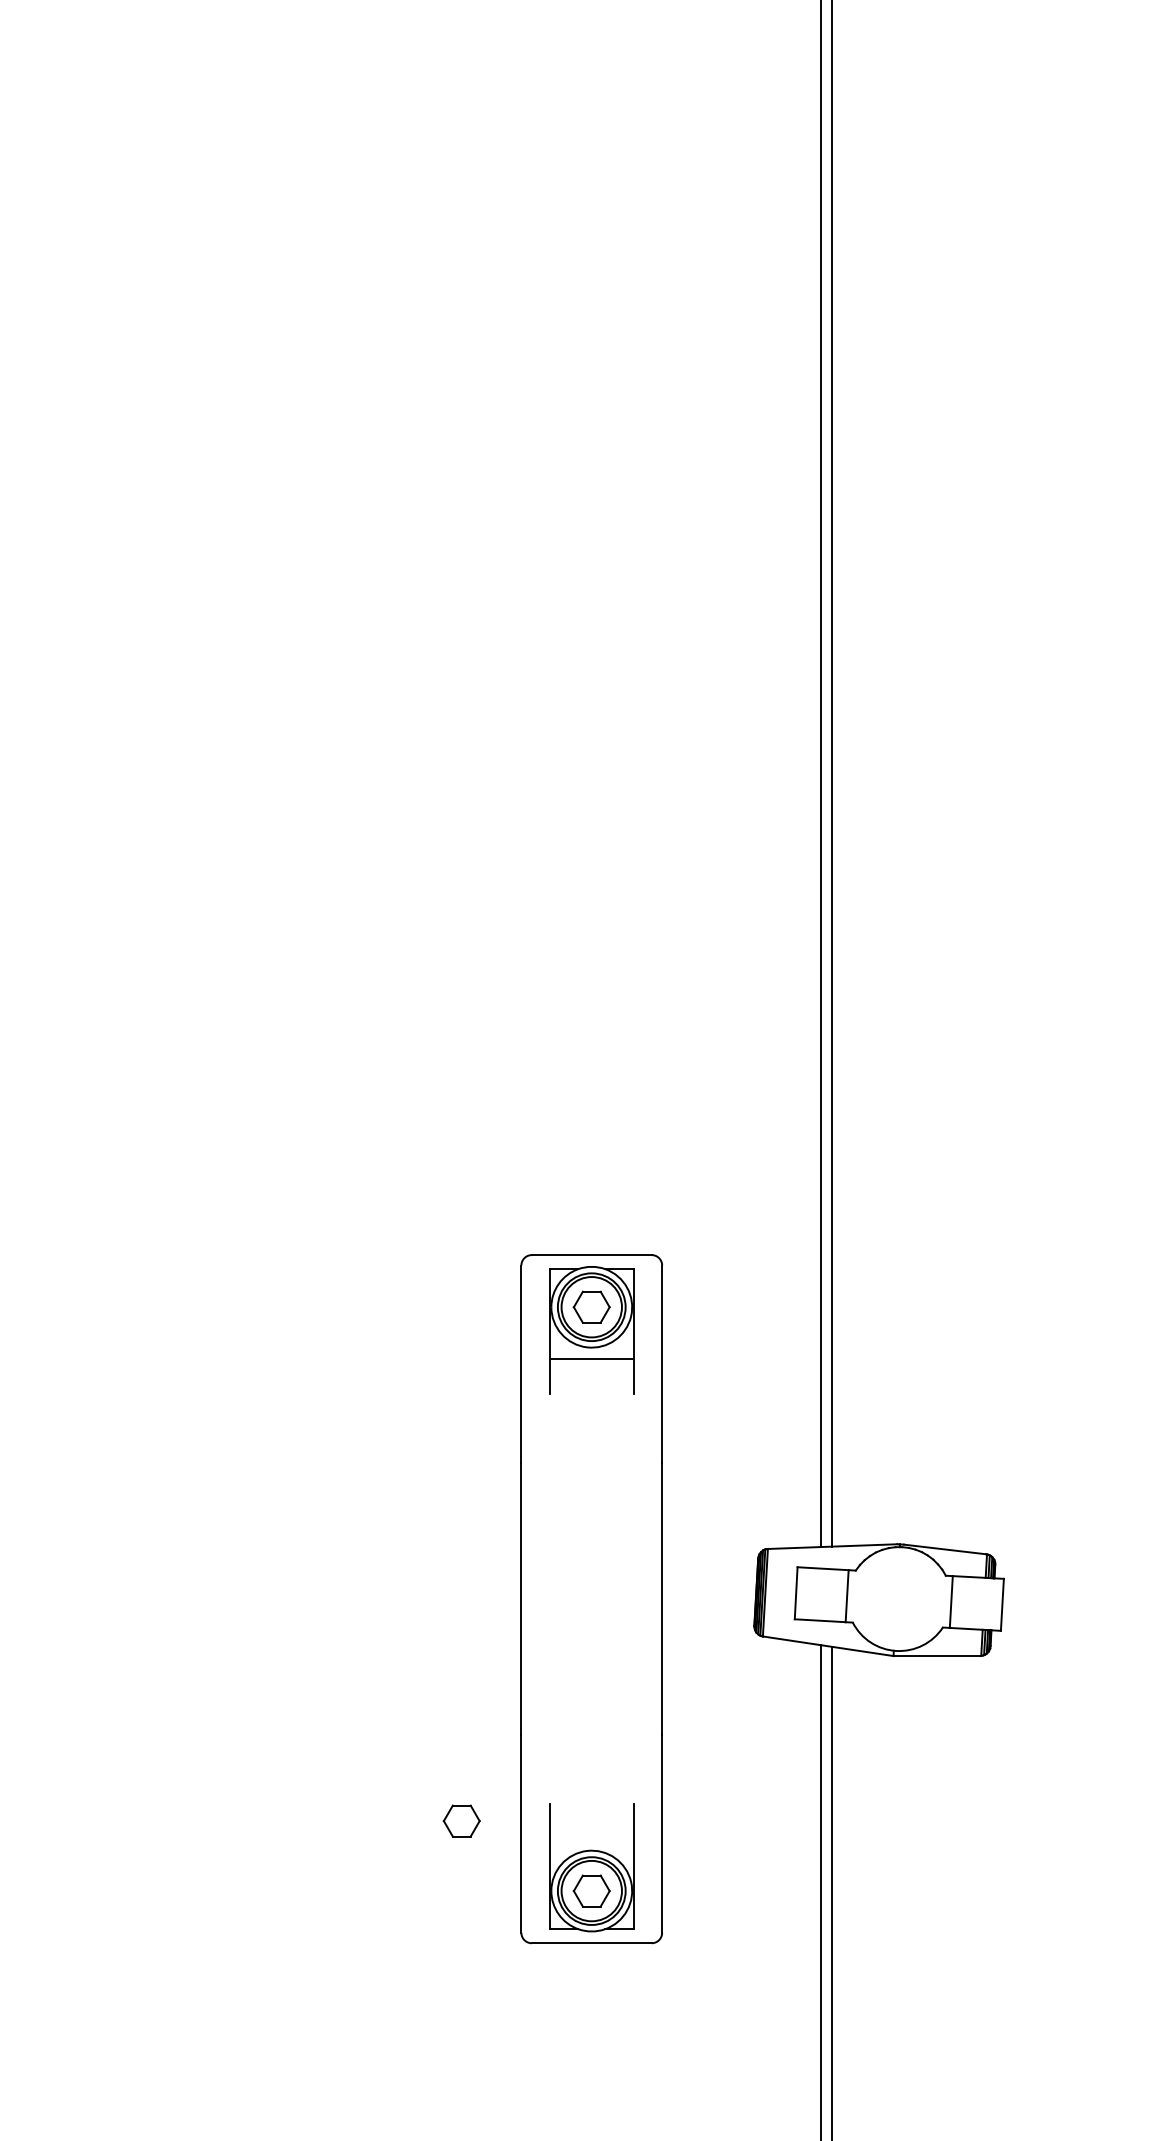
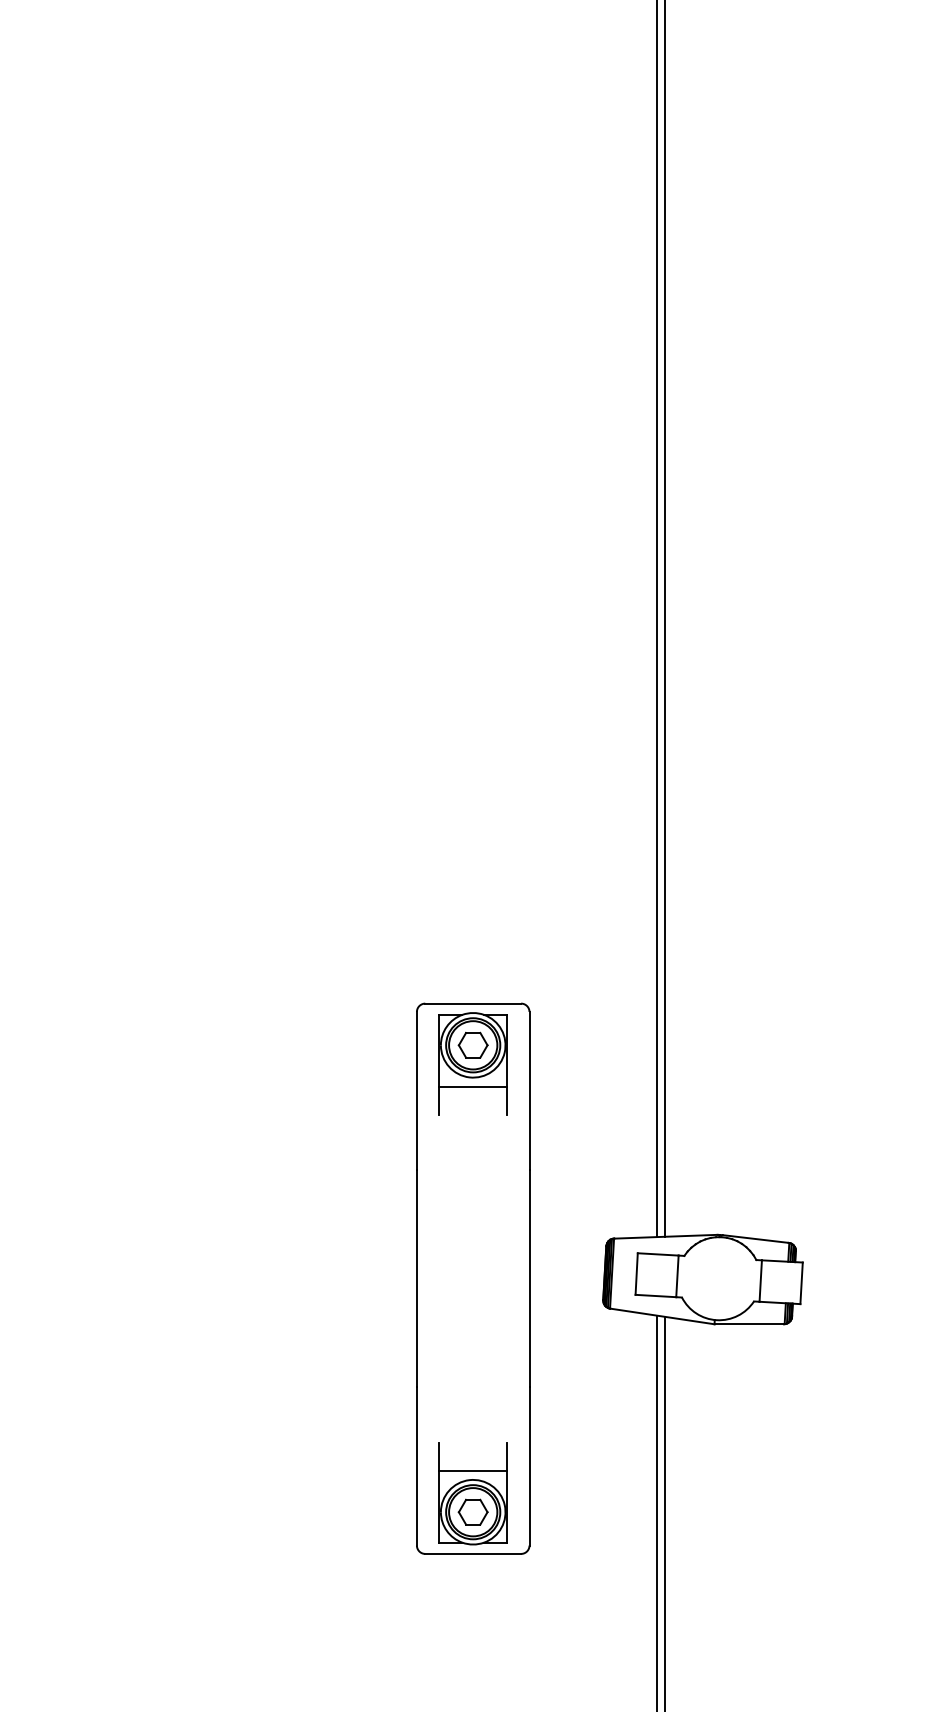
part: (461, 1820) -> (369, 1455), removed
line: (591, 1838) -> (472, 1470), added

